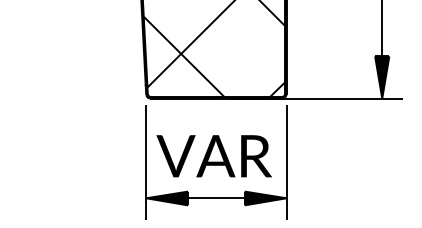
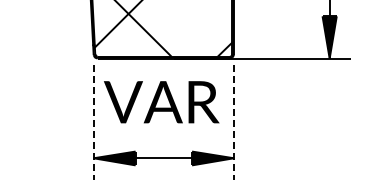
text: (213, 156) -> (160, 102), moved
line: (146, 163) -> (93, 123), solid -> dashed
line: (286, 163) -> (233, 123), solid -> dashed

